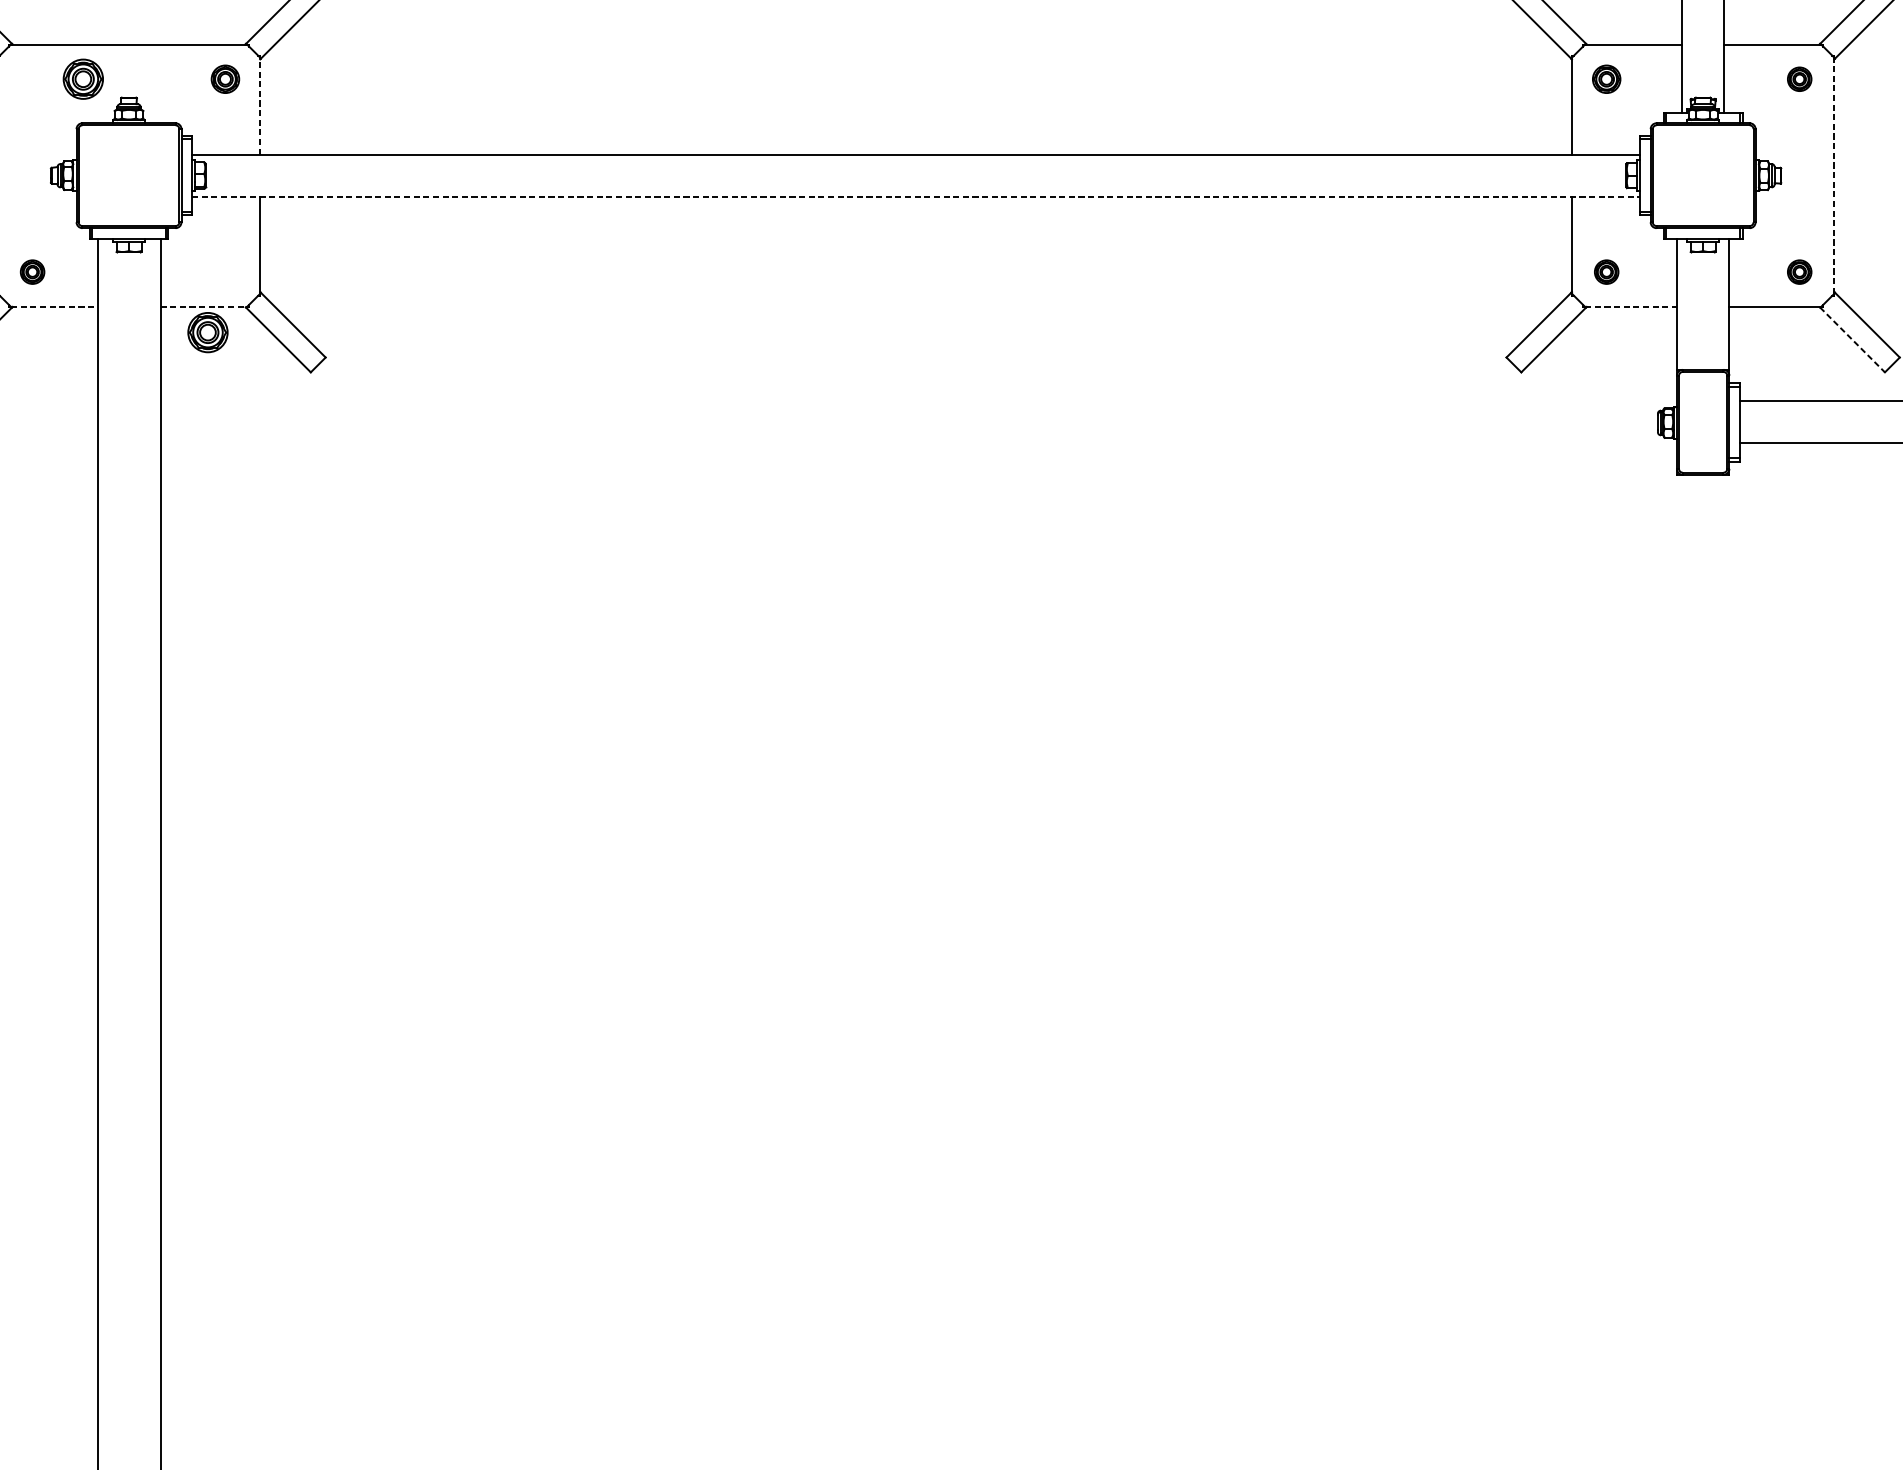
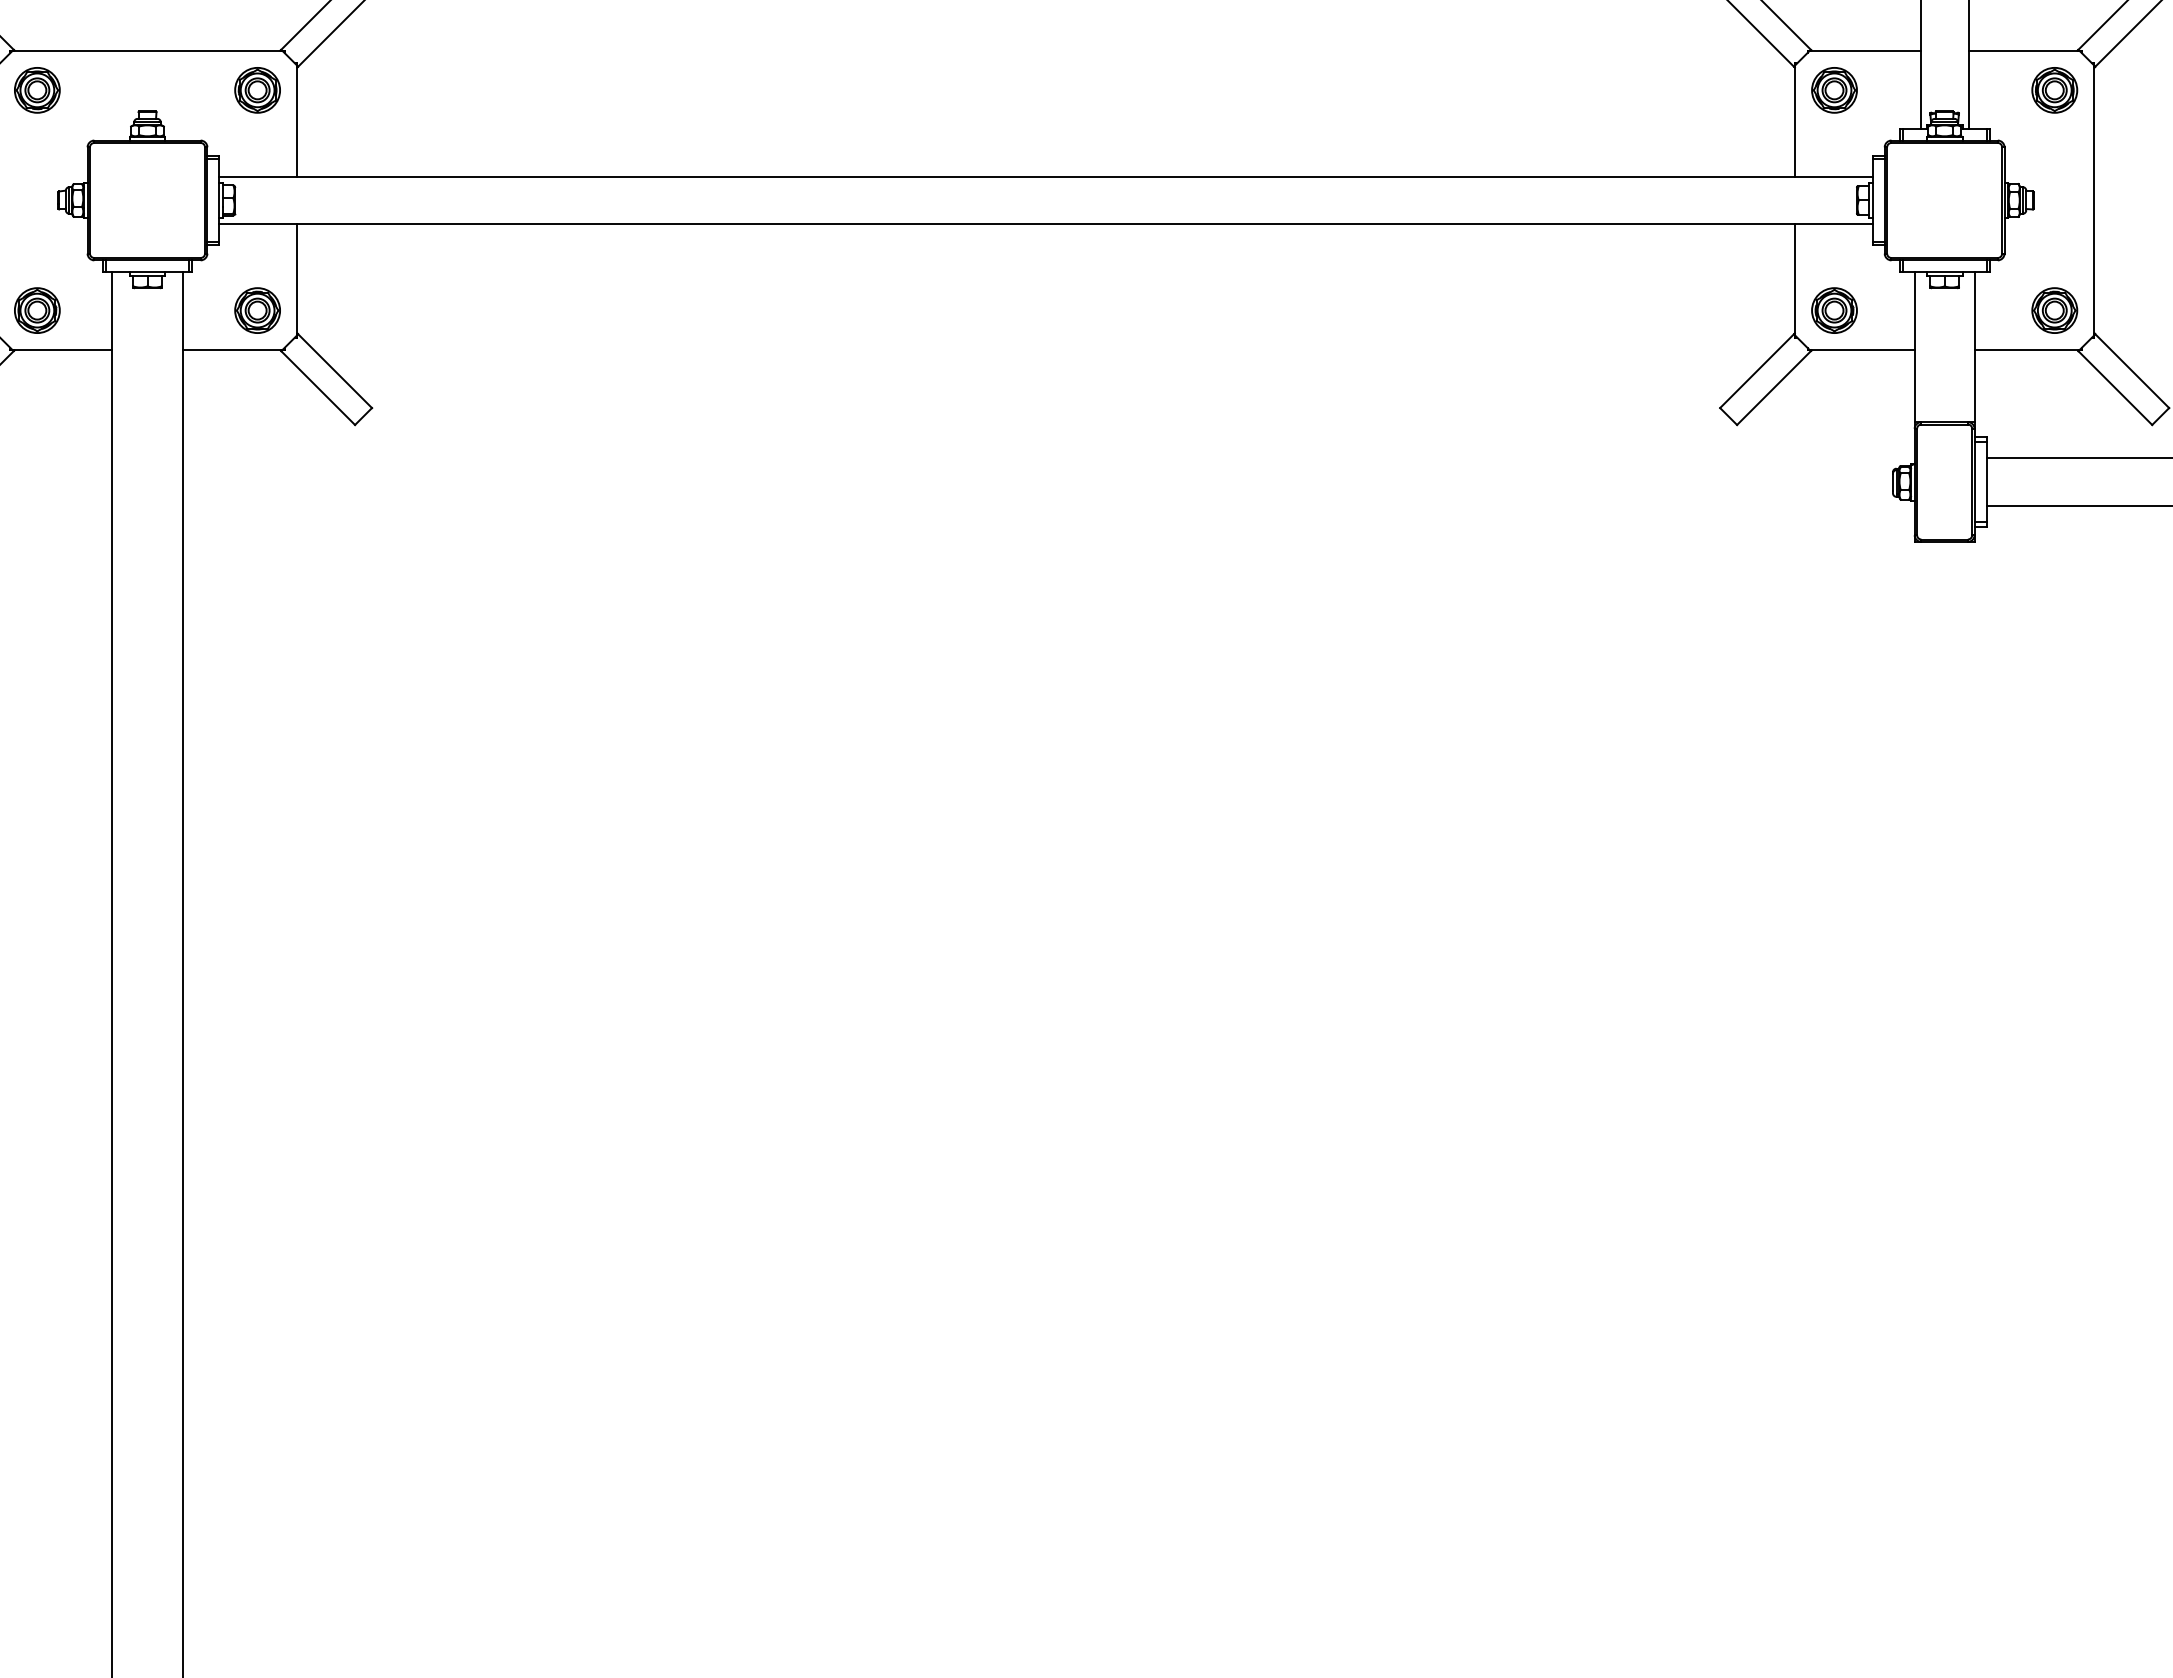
part: (83, 79) -> (37, 90), moved
part: (225, 79) -> (257, 90), size x1.43
part: (1606, 79) -> (1834, 90), size x1.43
part: (1799, 79) -> (2054, 90), size x1.67
line: (260, 105) -> (297, 120), dashed -> solid
line: (1834, 175) -> (2094, 200), dashed -> solid
line: (916, 196) -> (1046, 224), dashed -> solid
part: (32, 272) -> (37, 310), size x1.67
part: (1606, 272) -> (1834, 310), size x1.67
part: (1799, 272) -> (2054, 310), size x1.67
line: (54, 307) -> (62, 350), dashed -> solid
line: (204, 307) -> (233, 350), dashed -> solid
line: (1631, 307) -> (1862, 350), dashed -> solid
part: (207, 332) -> (257, 310), moved
line: (1852, 340) -> (2115, 388), dashed -> solid

